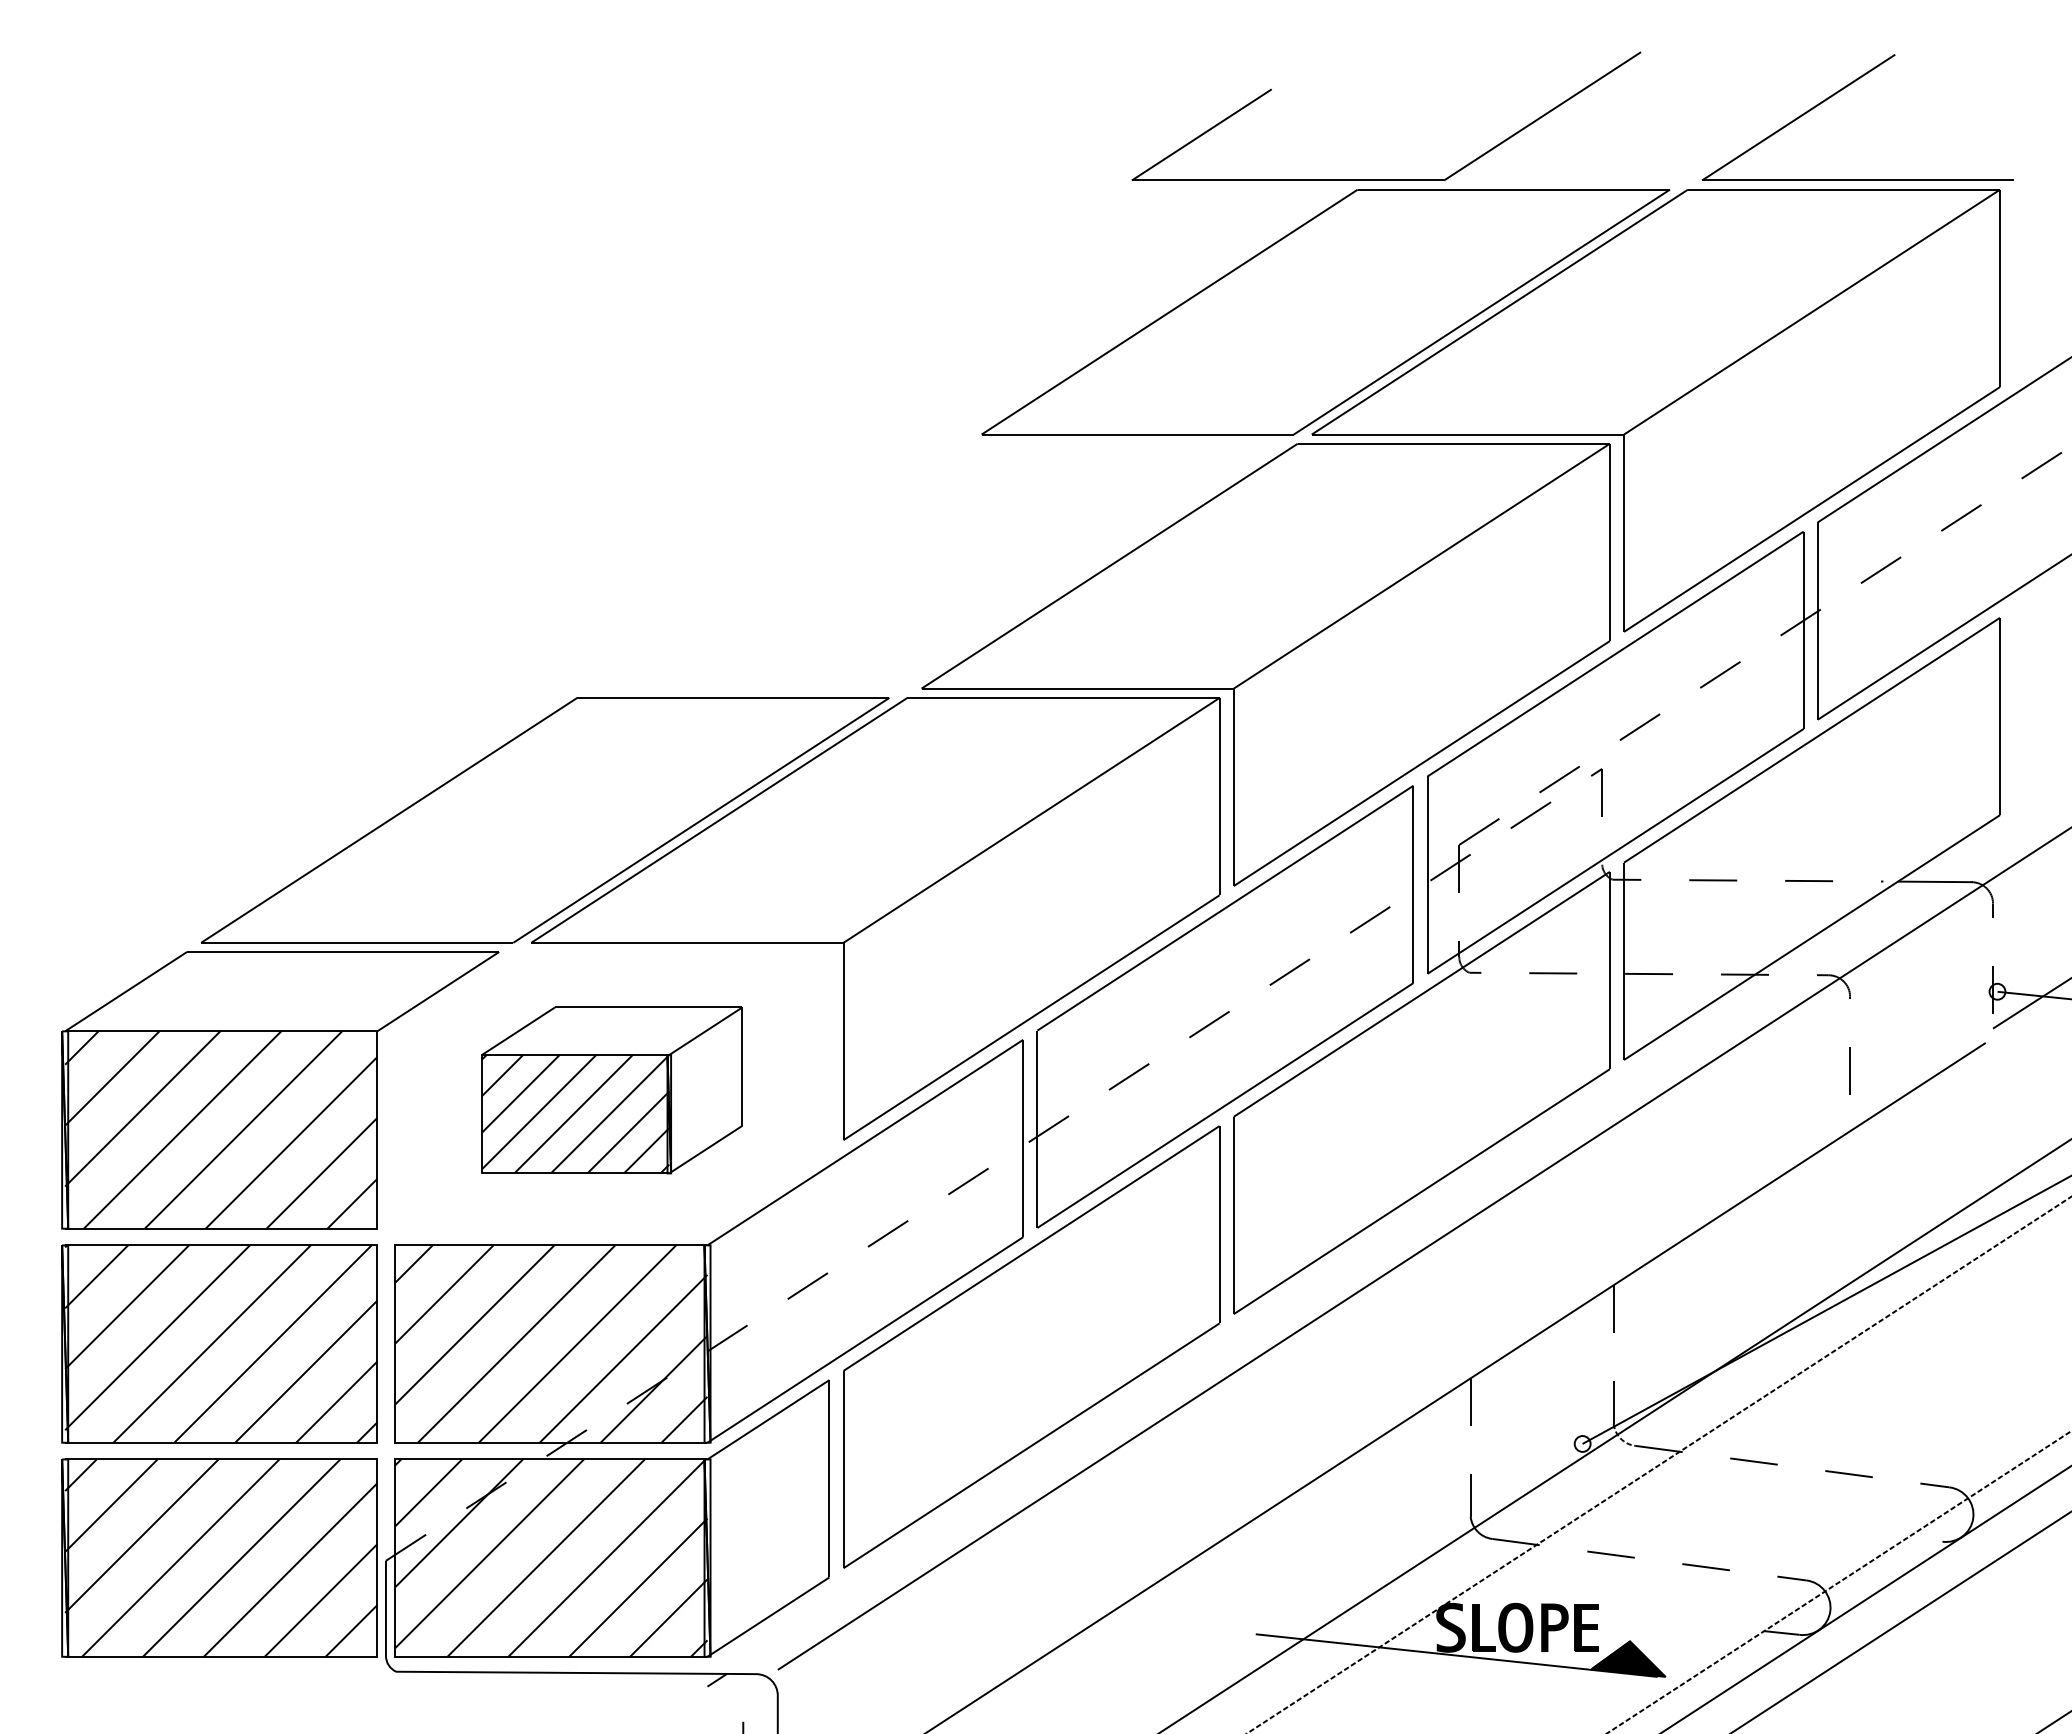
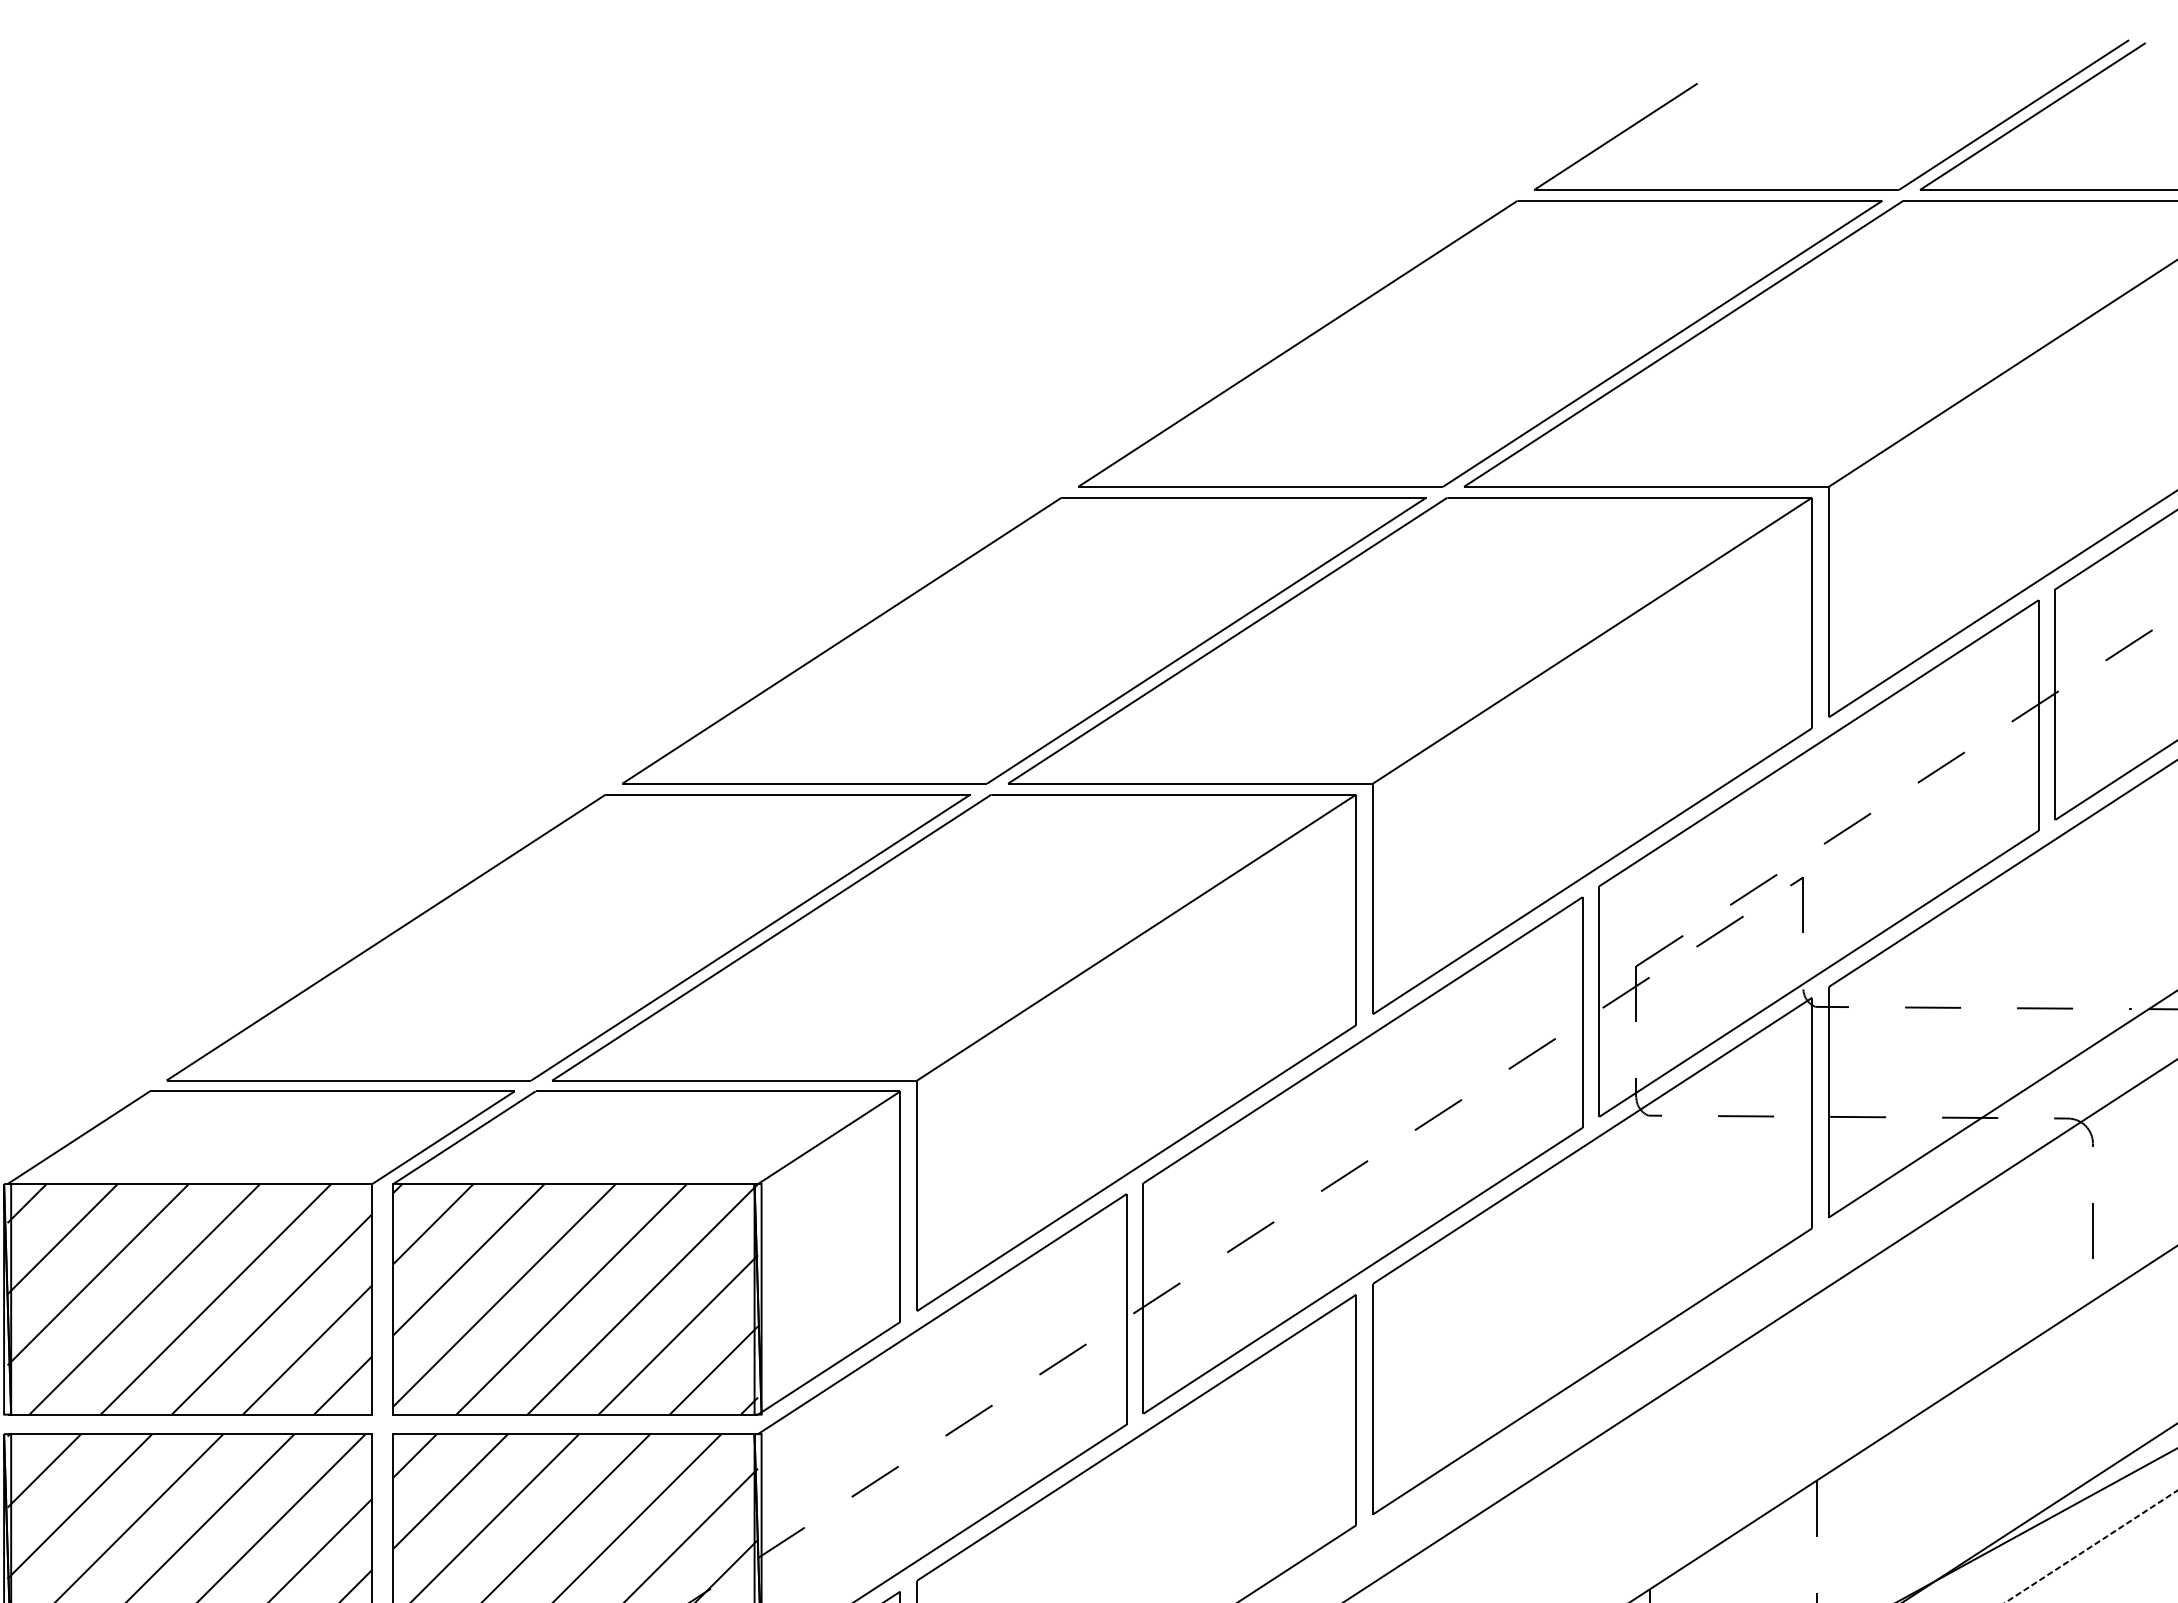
part: (1386, 179) -> (1831, 188), moved
part: (935, 566) -> (1024, 640), added
part: (611, 1090) -> (645, 1253), size x1.67

